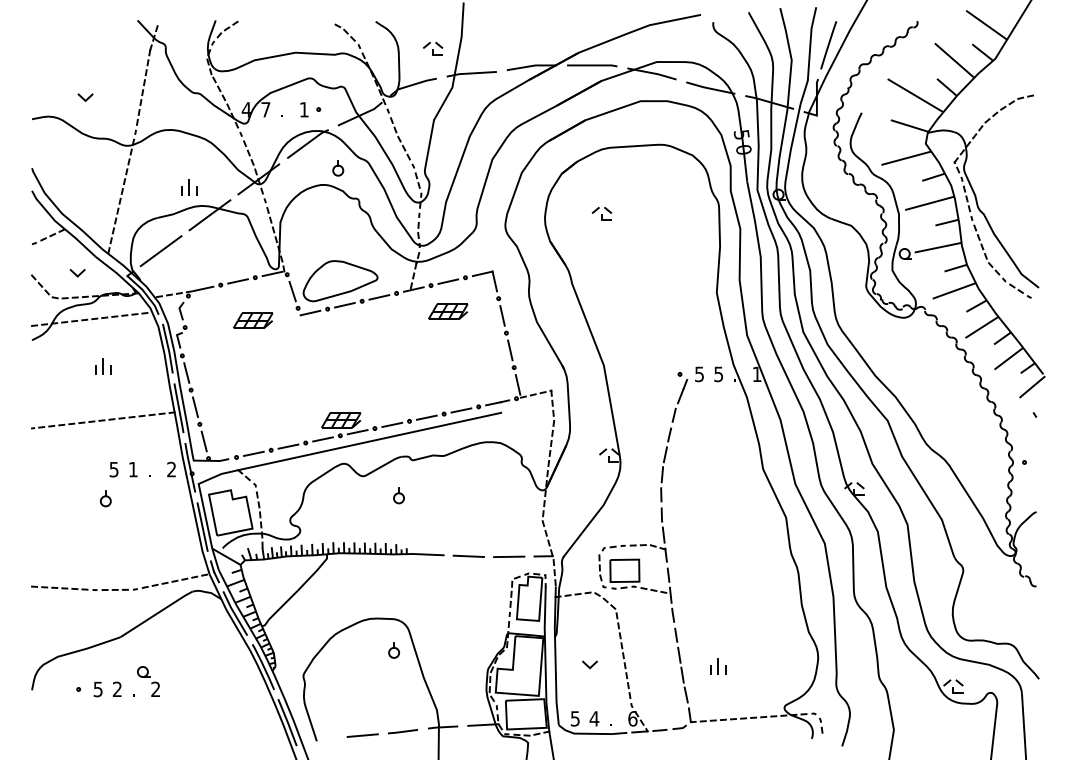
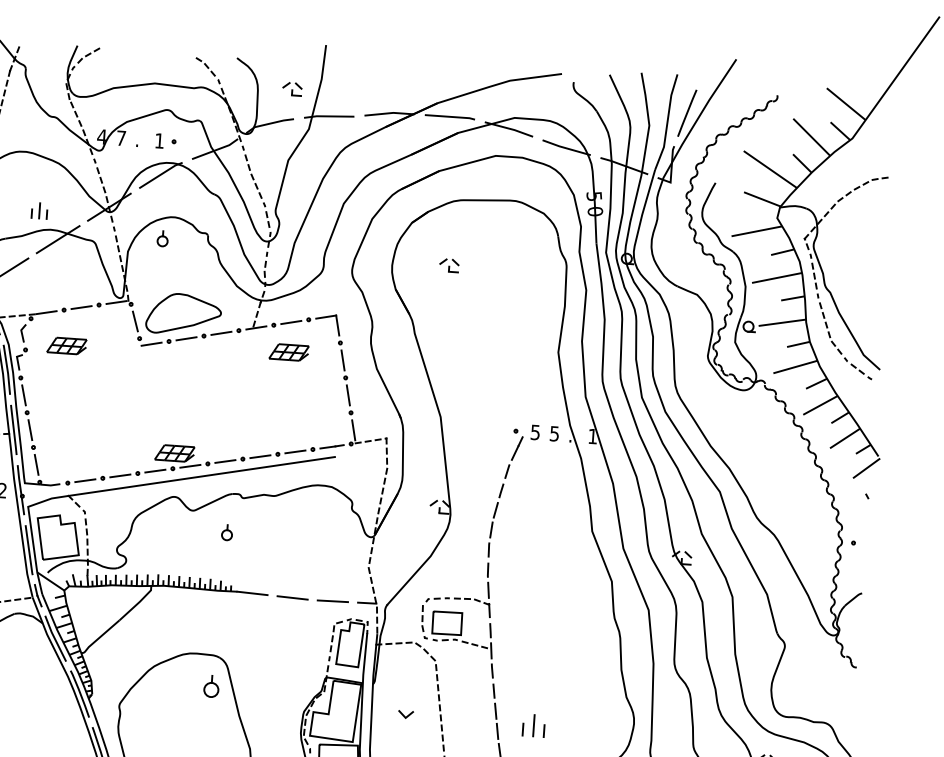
part: (338, 168) -> (163, 239), moved
part: (253, 320) -> (67, 345), moved
part: (393, 650) -> (210, 686), size x1.4
part: (718, 666) -> (534, 725), size x1.4

